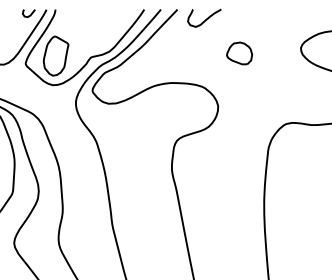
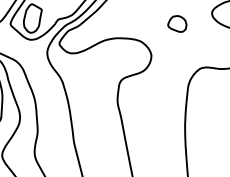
part: (239, 53) -> (177, 23), moved

